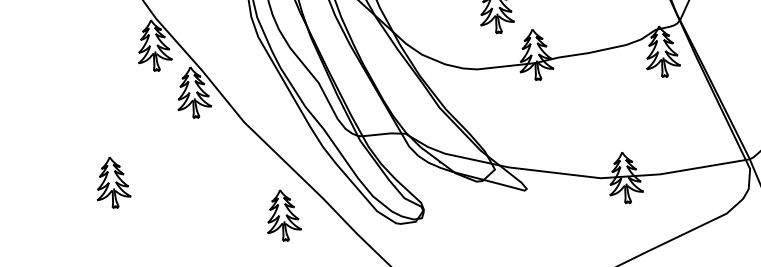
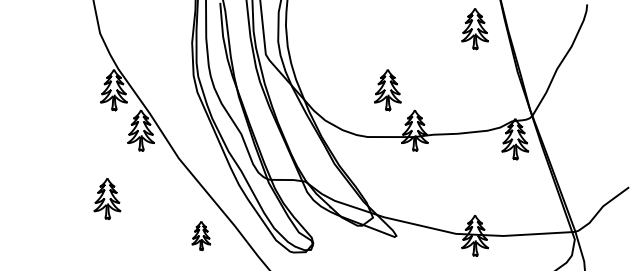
part: (112, 182) -> (107, 198), moved
part: (283, 215) -> (201, 235), size x0.7

